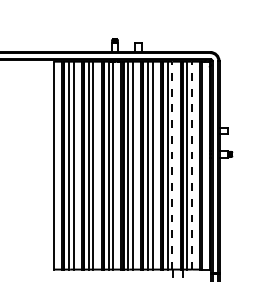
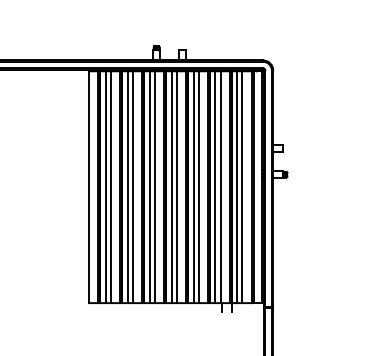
line: (172, 165) -> (220, 187), dashed -> solid
line: (191, 165) -> (242, 187), dashed -> solid

